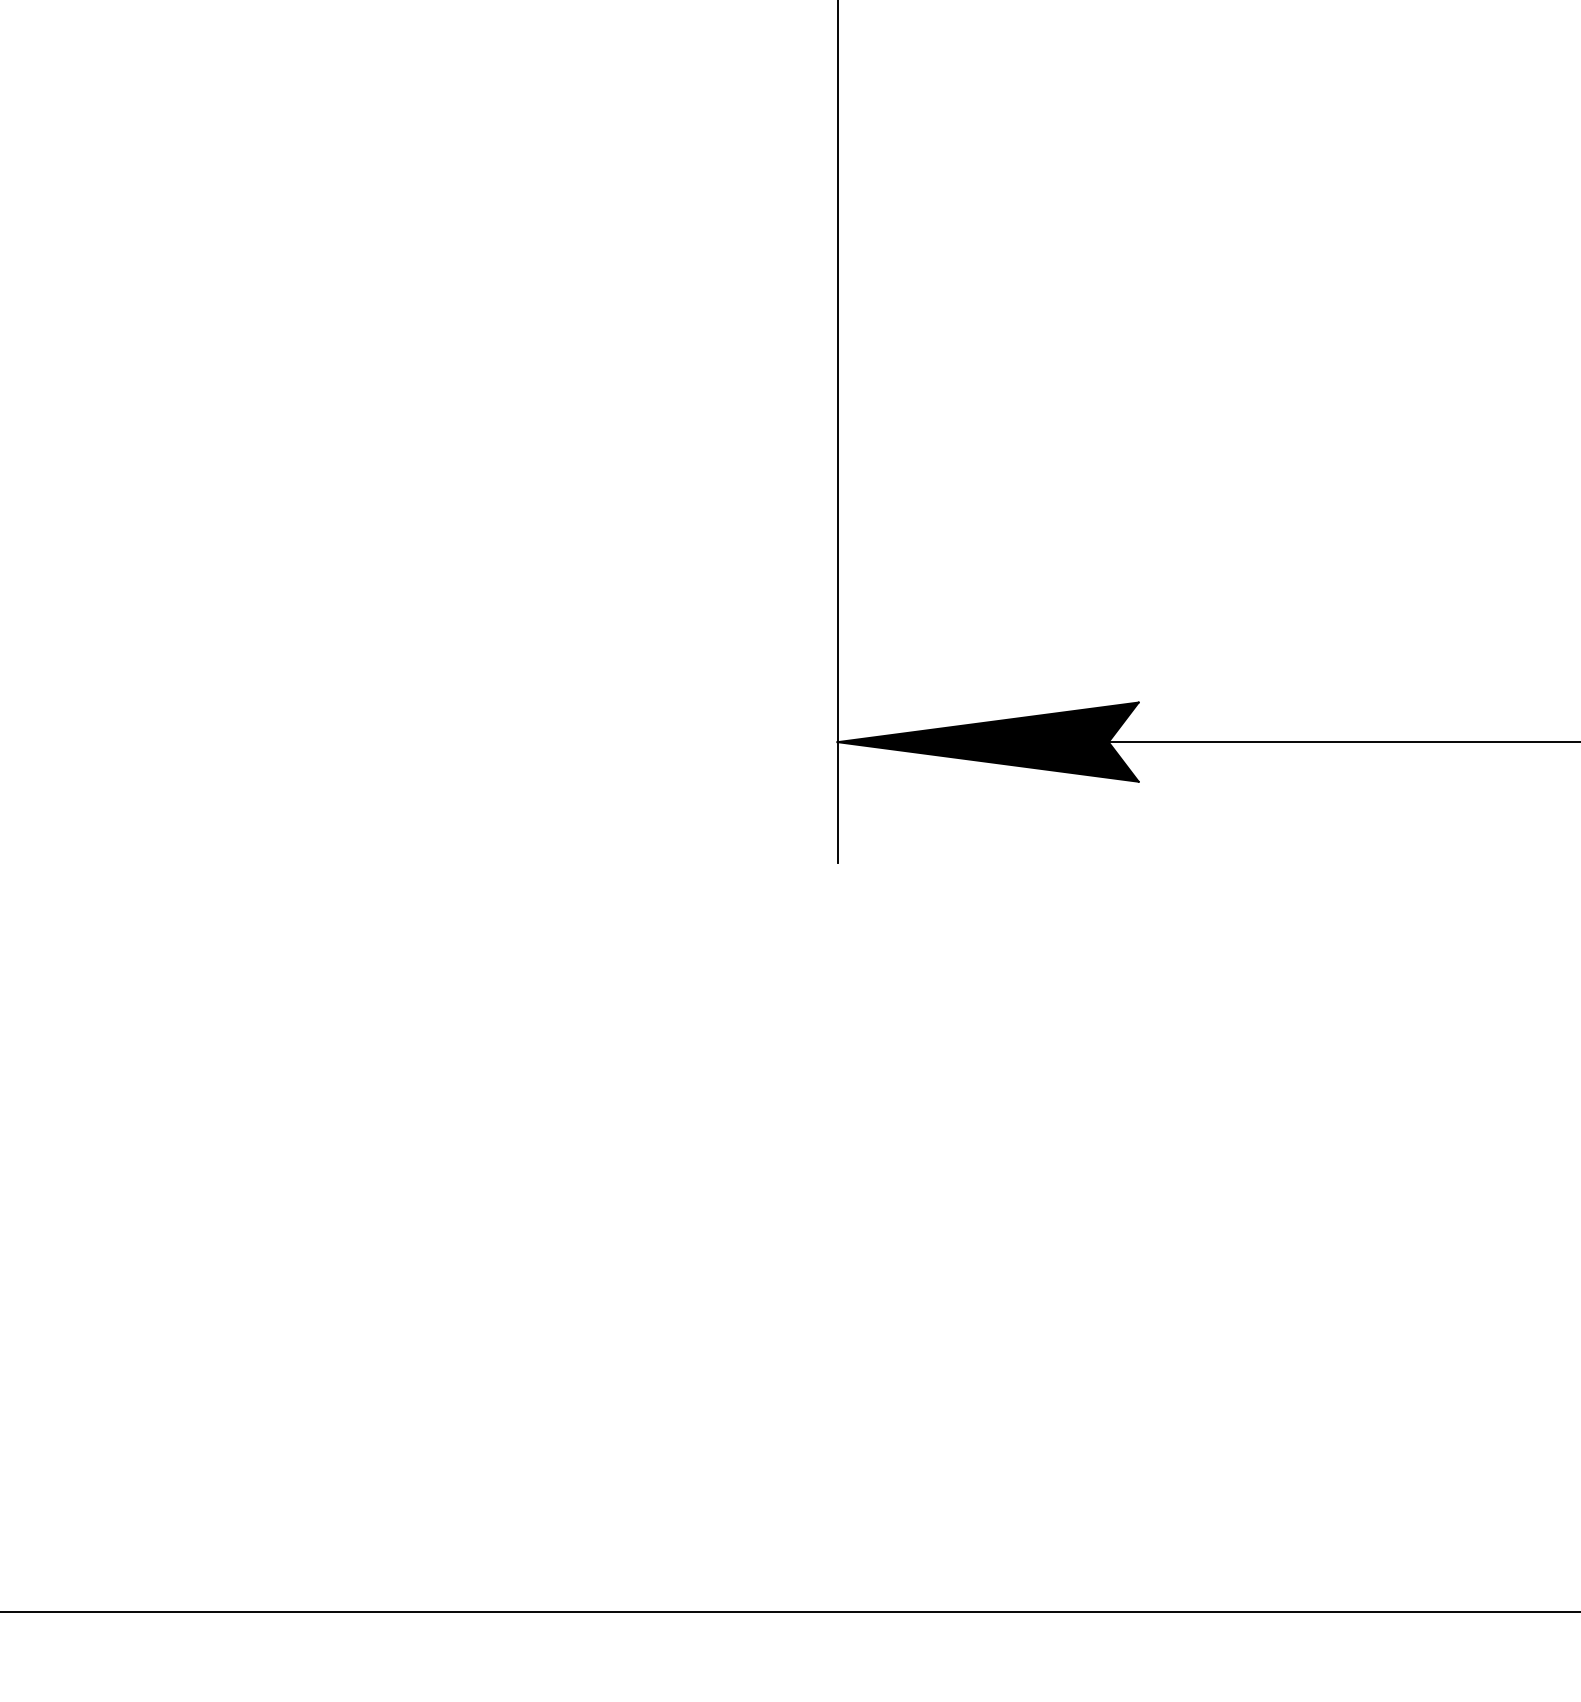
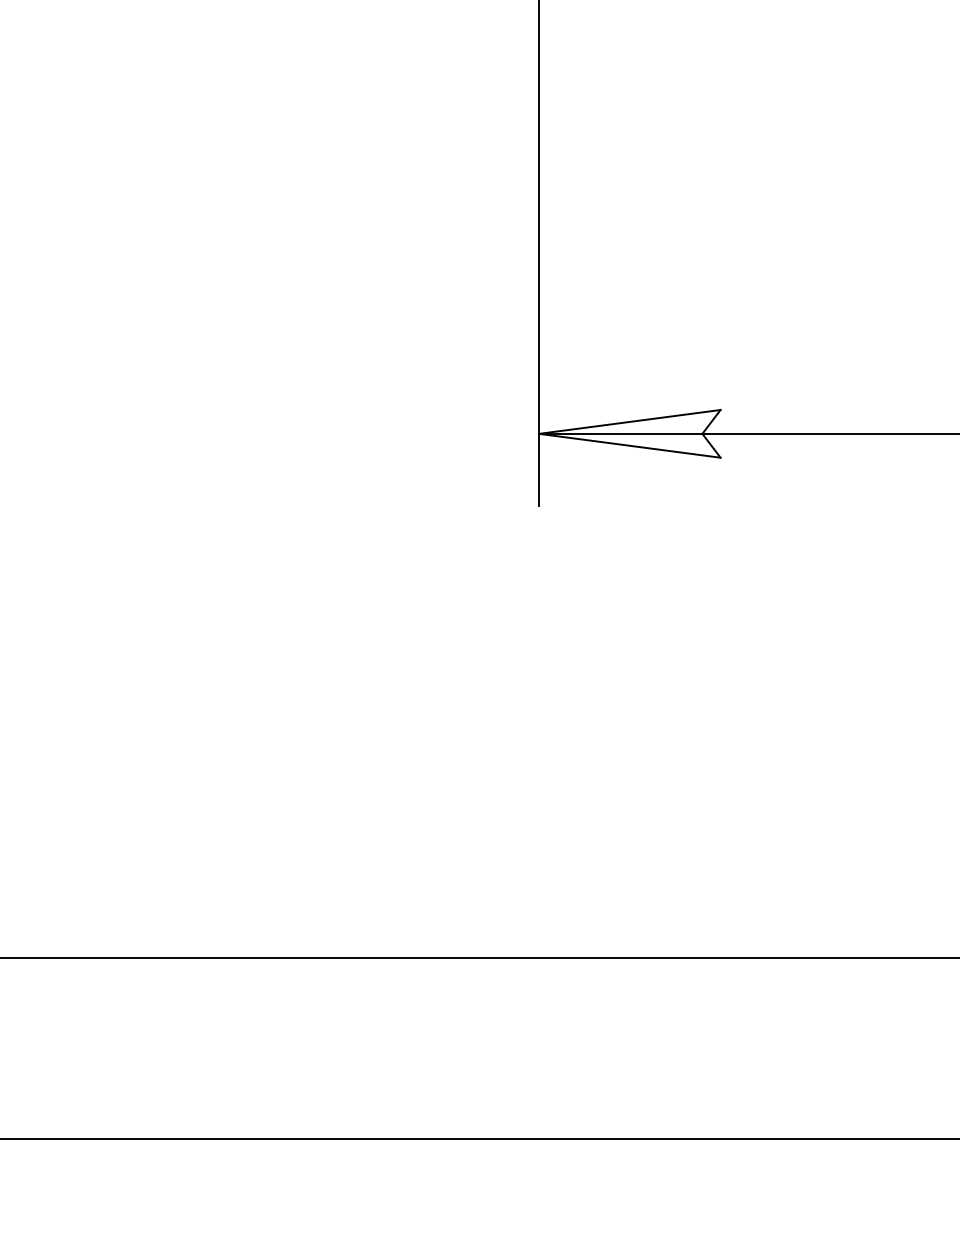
fill: (987, 741) -> (629, 433), removed

